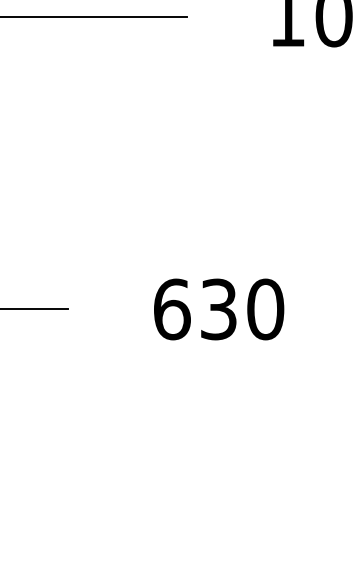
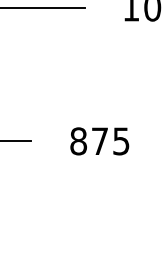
text: (217, 309) -> (99, 141), 630 -> 875

